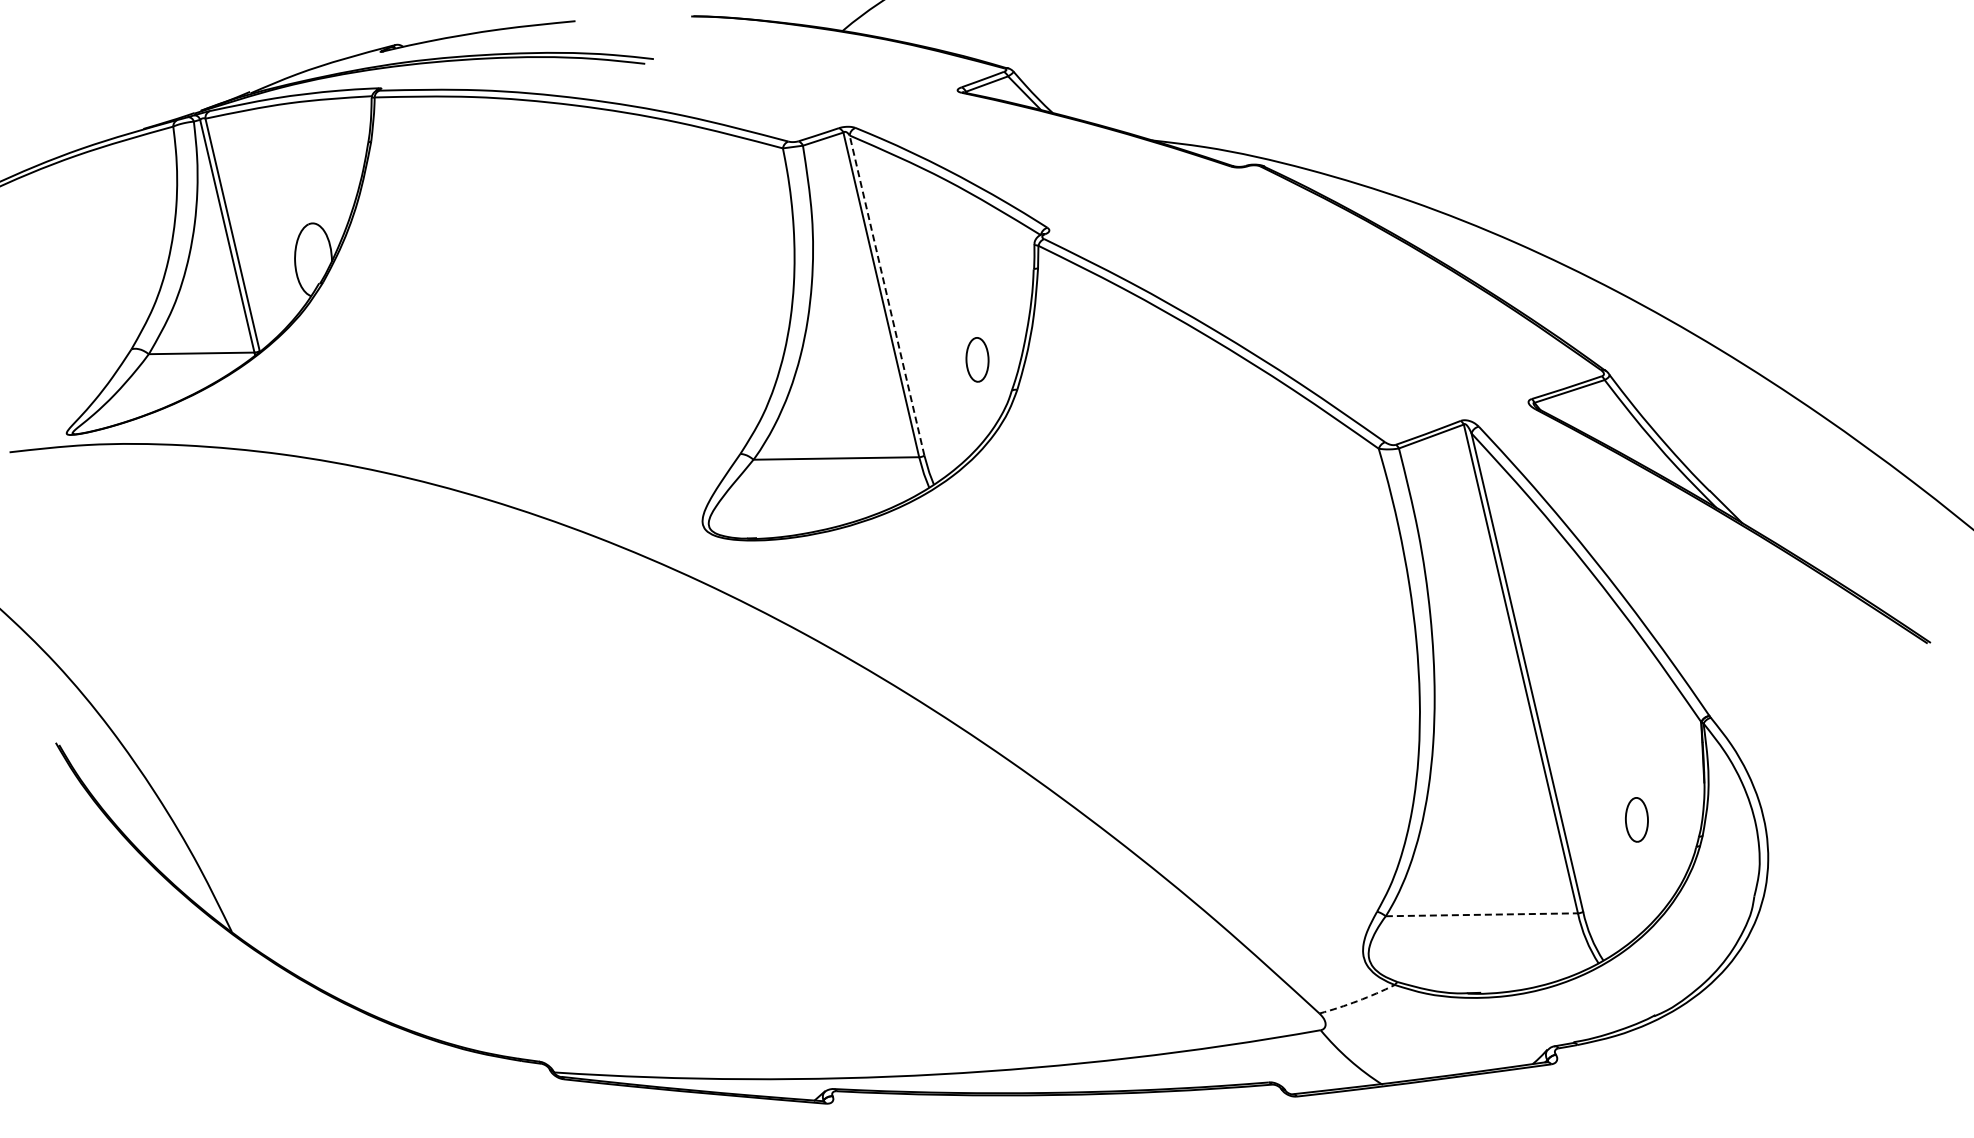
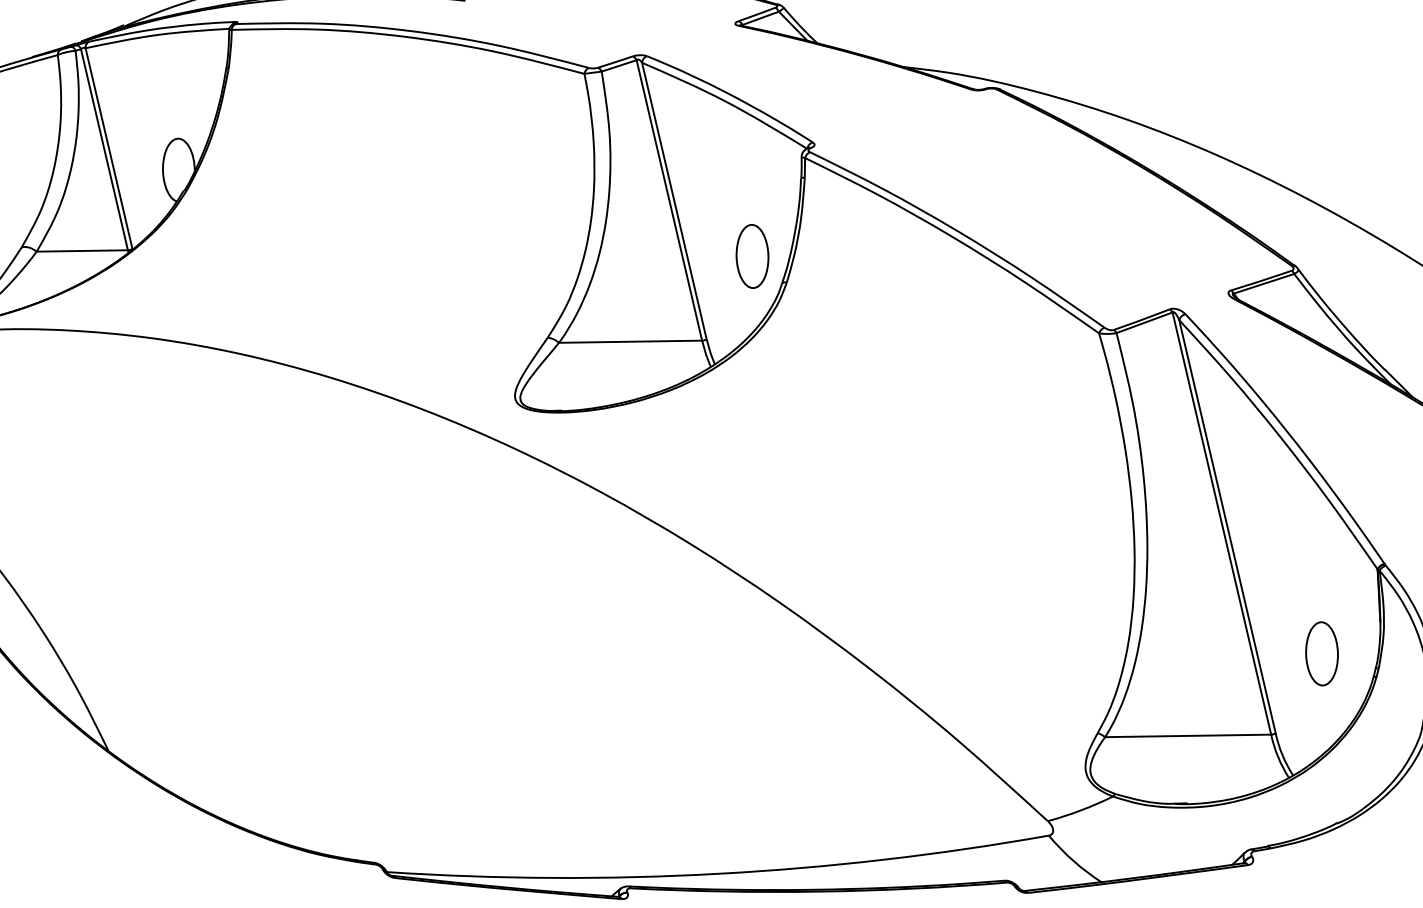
line: (886, 295) -> (673, 200), dashed -> solid
part: (977, 359) -> (752, 256), size x1.67
part: (1636, 819) -> (1321, 653), size x1.67
line: (1482, 914) -> (1188, 735), dashed -> solid
arc: (1357, 1001) -> (1080, 810), dashed -> solid

